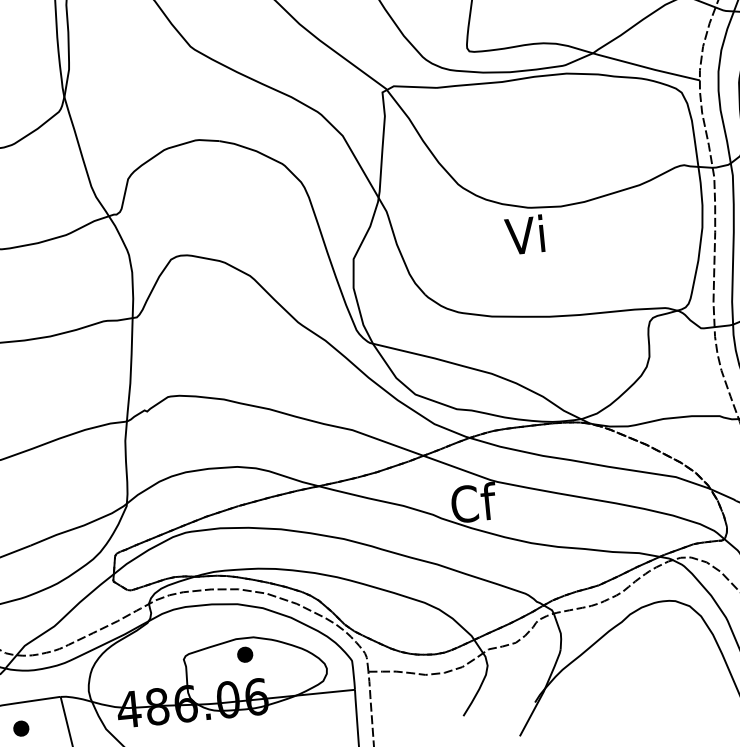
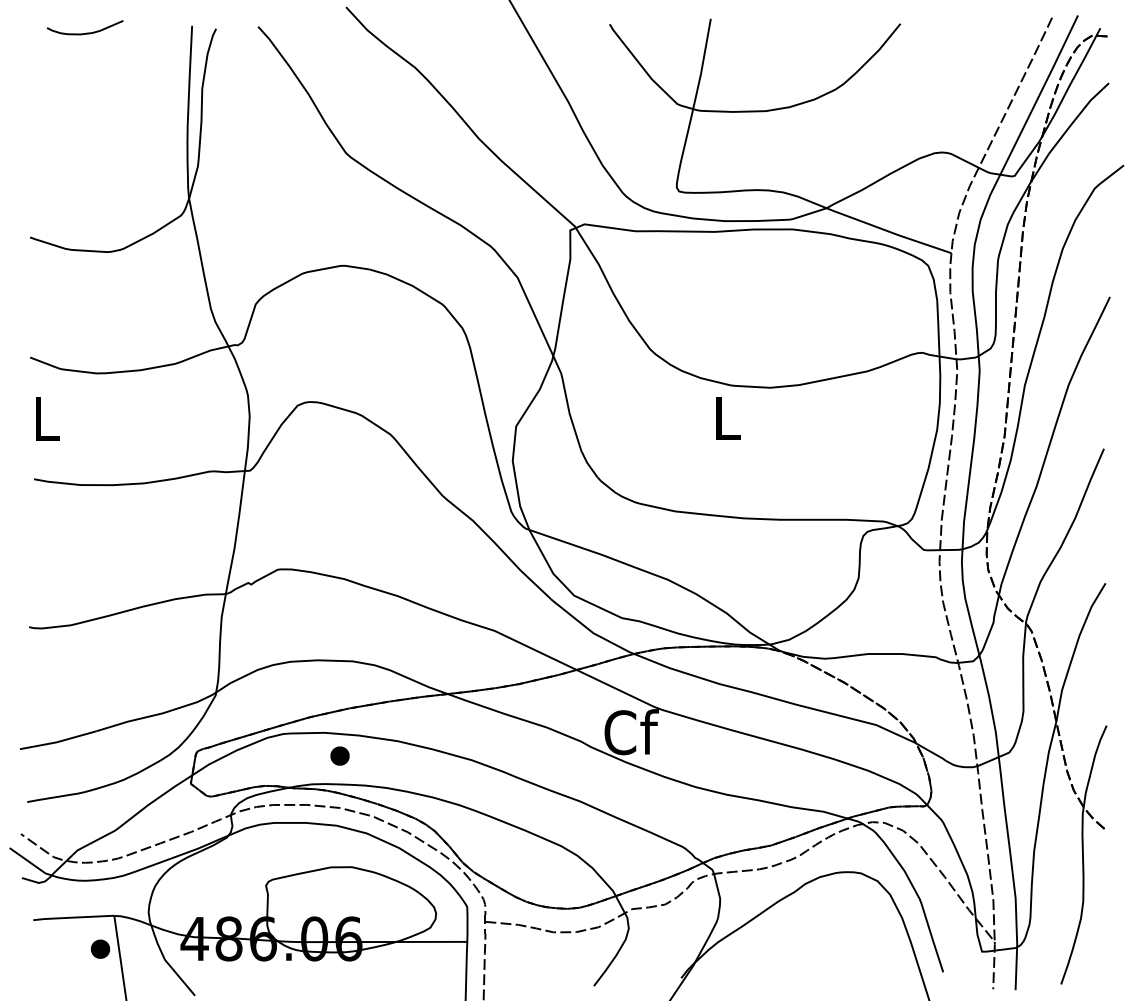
text: (524, 234) -> (723, 417), Vi -> L
part: (244, 654) -> (339, 755), moved
part: (21, 728) -> (100, 948), moved

